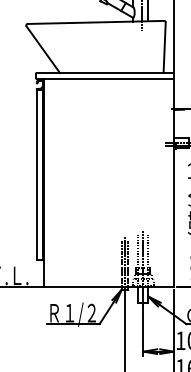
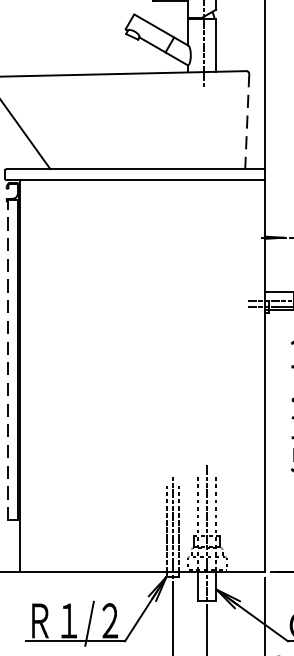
line: (164, 48) -> (246, 123), solid -> dashed
line: (37, 174) -> (8, 360), solid -> dashed

